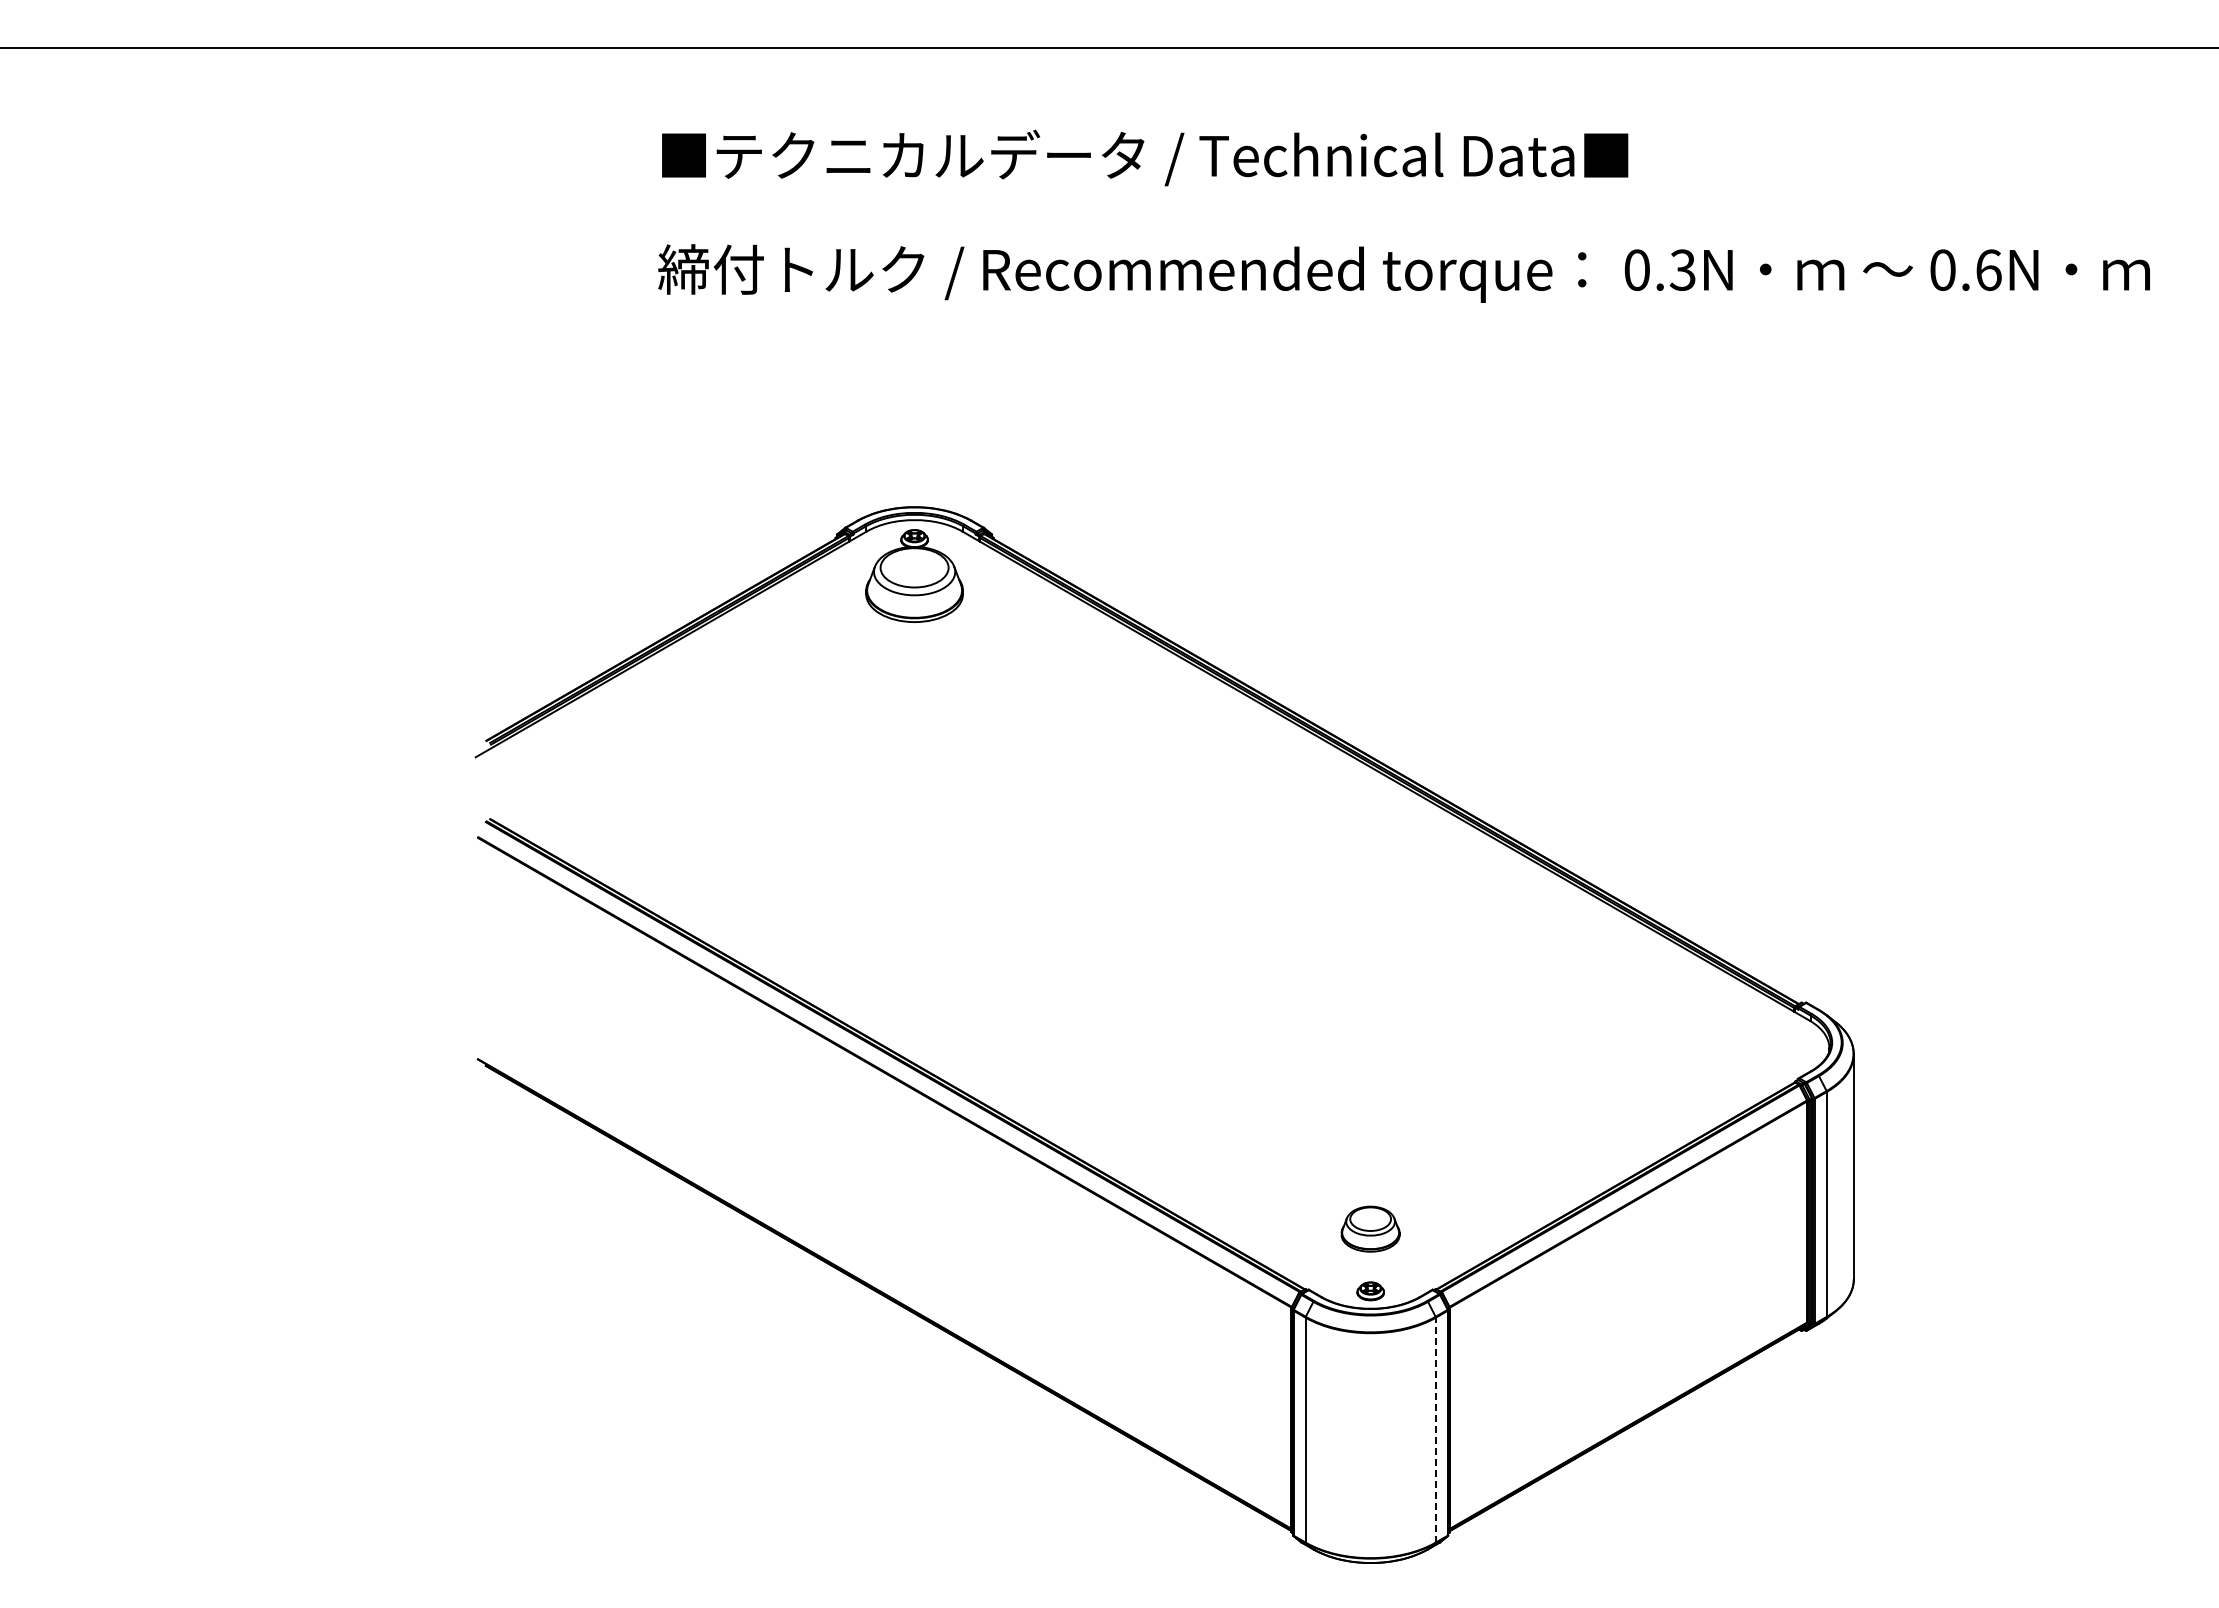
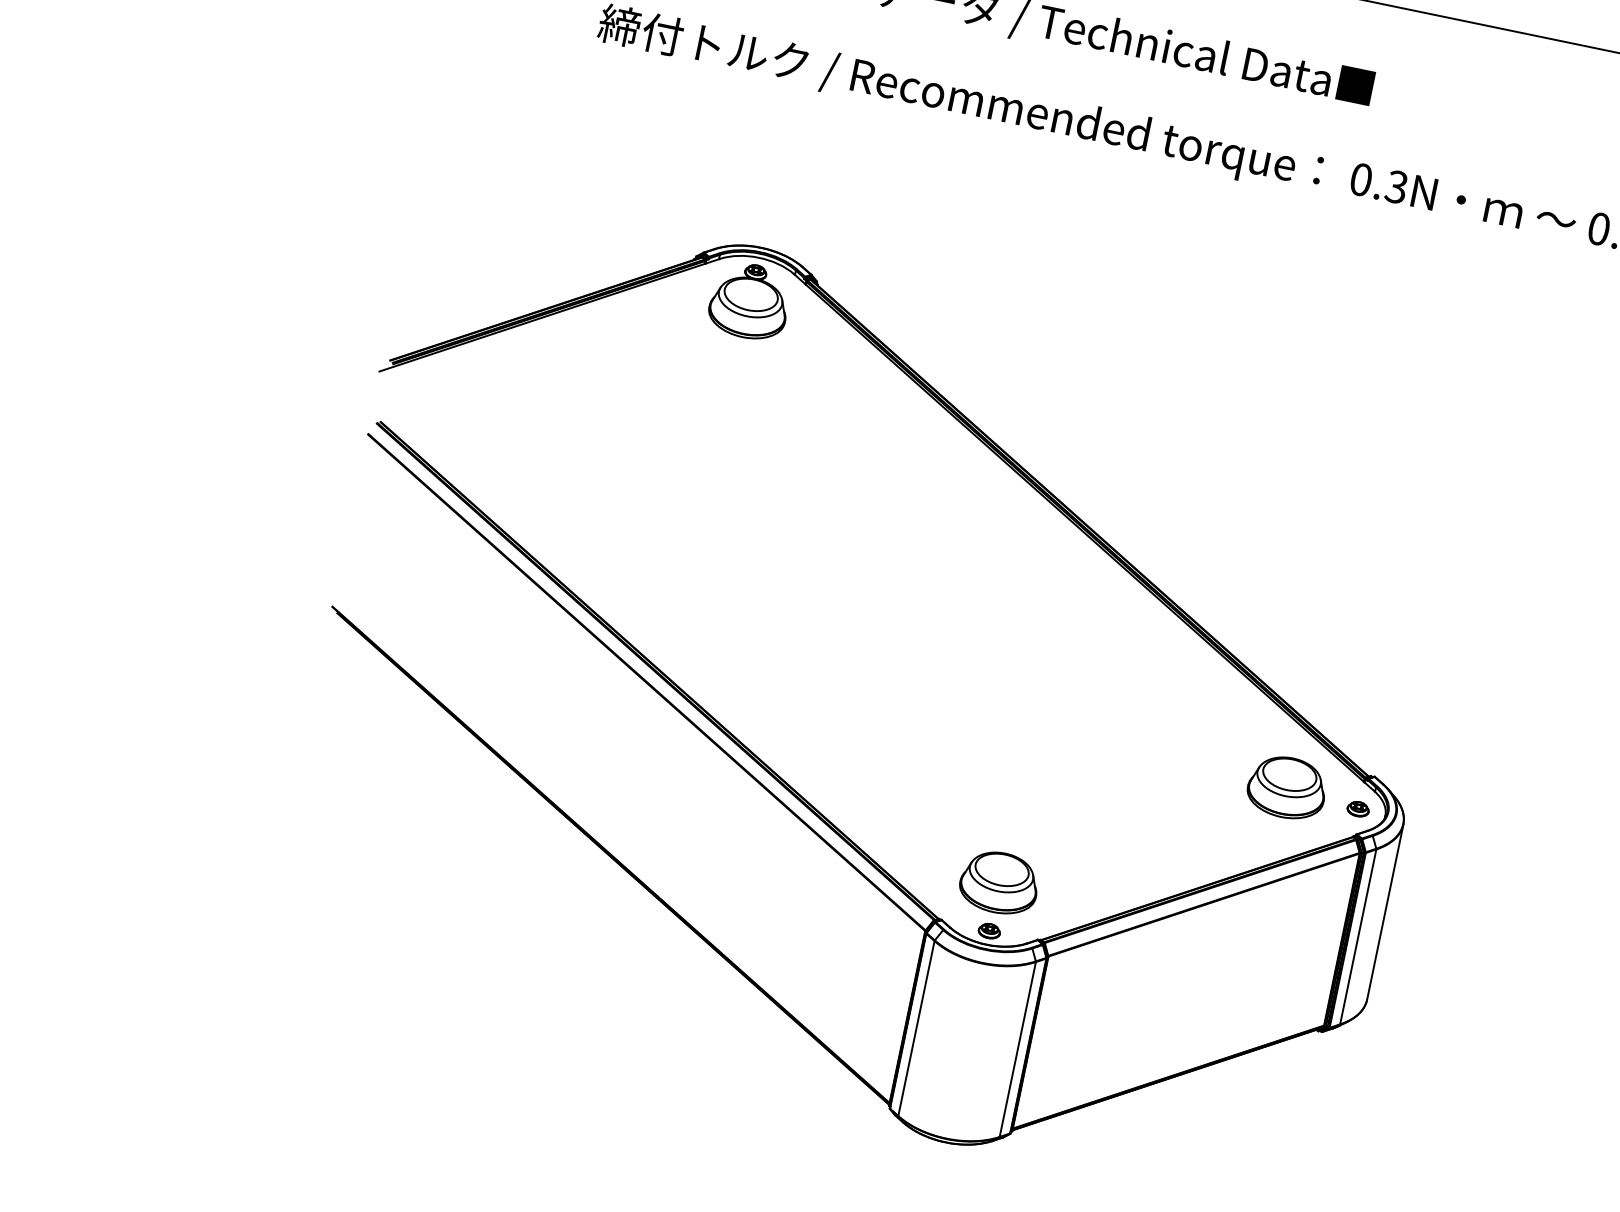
part: (1700, 1038) -> (1286, 787), added
part: (1794, 1046) -> (1358, 808), added
part: (1370, 1228) -> (999, 882), size x1.67
line: (1435, 1429) -> (1017, 1048), dashed -> solid

